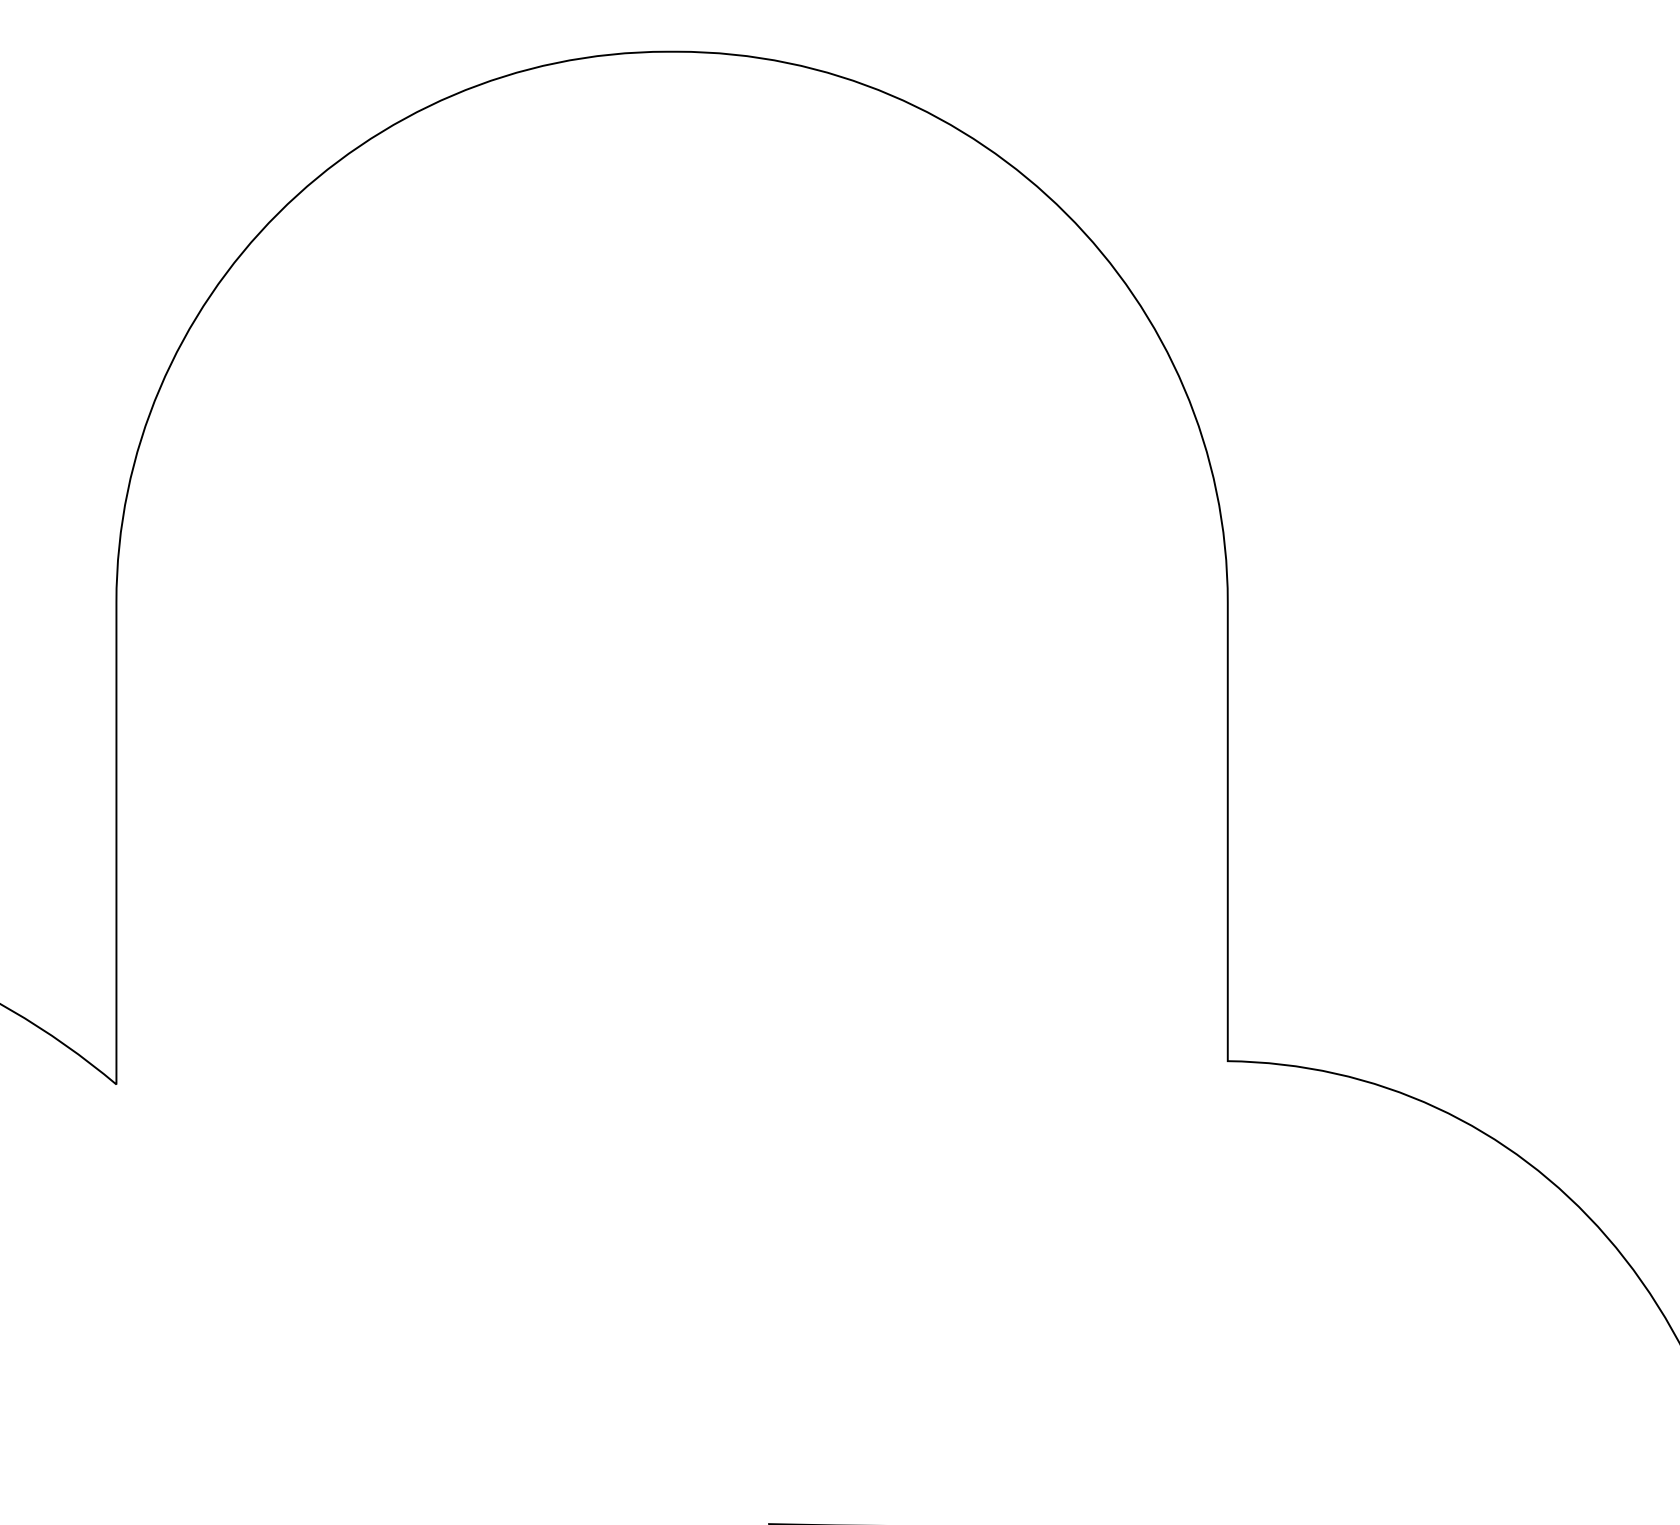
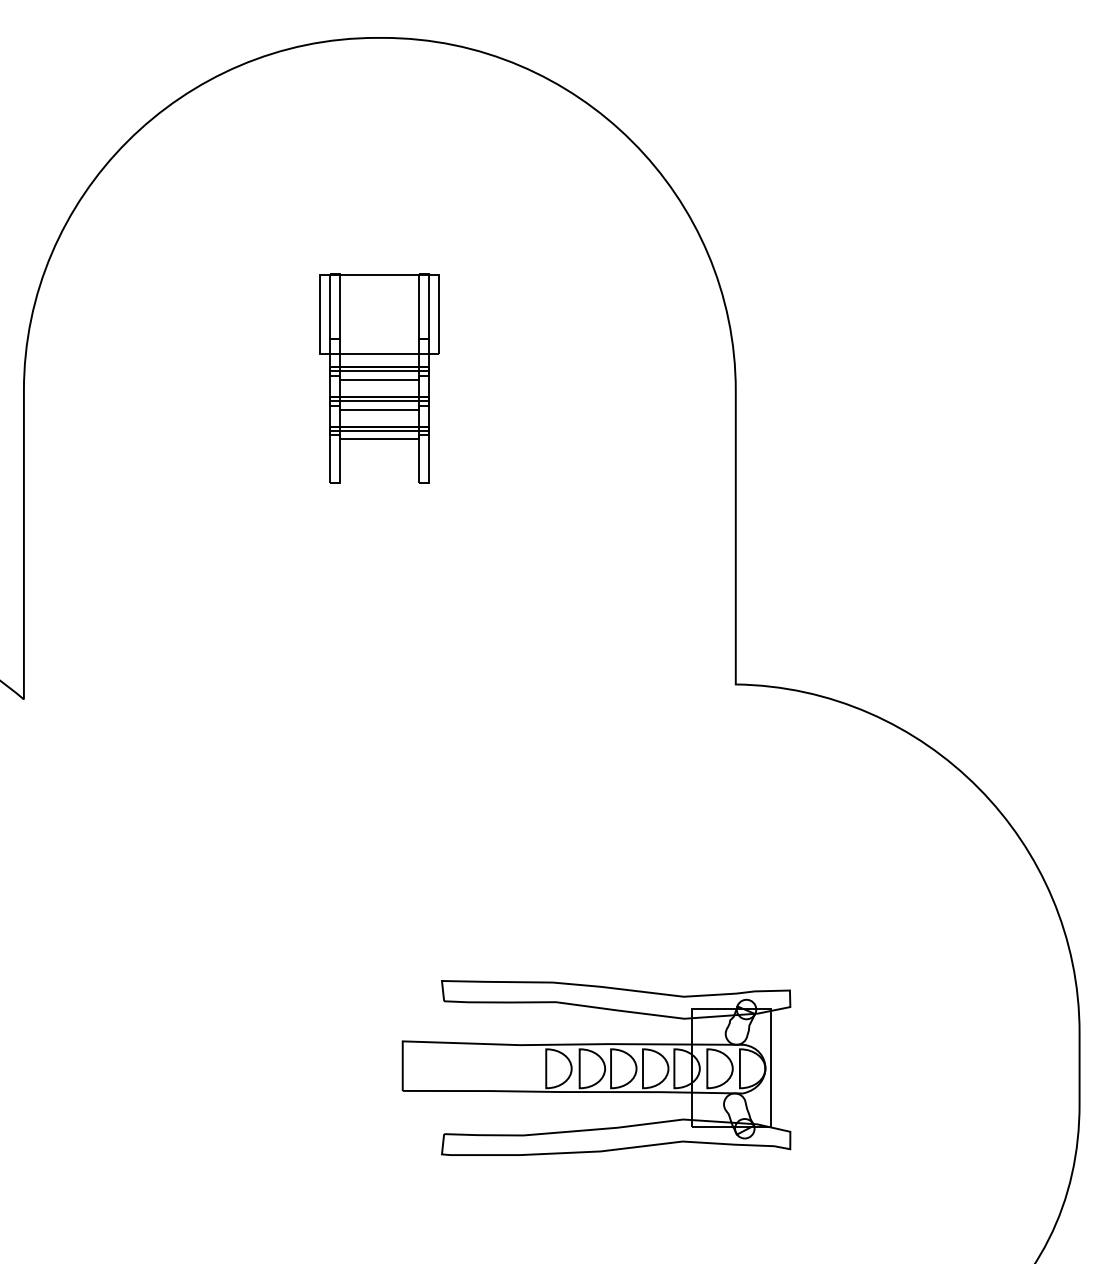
part: (671, 583) -> (379, 378), added

